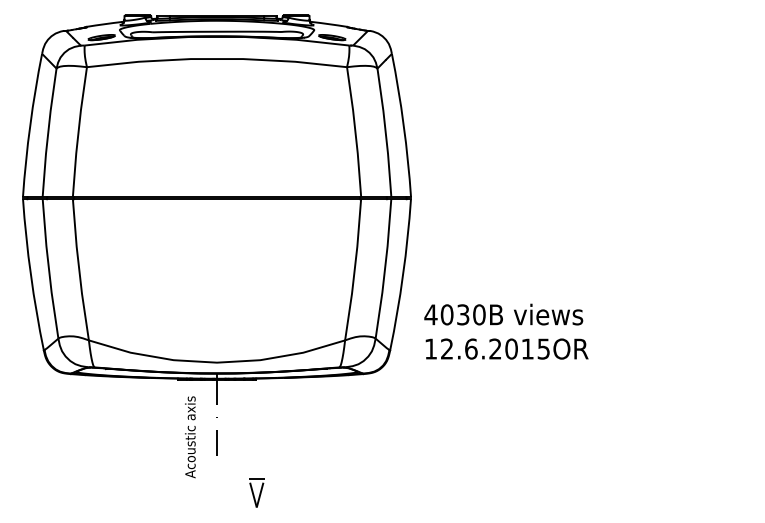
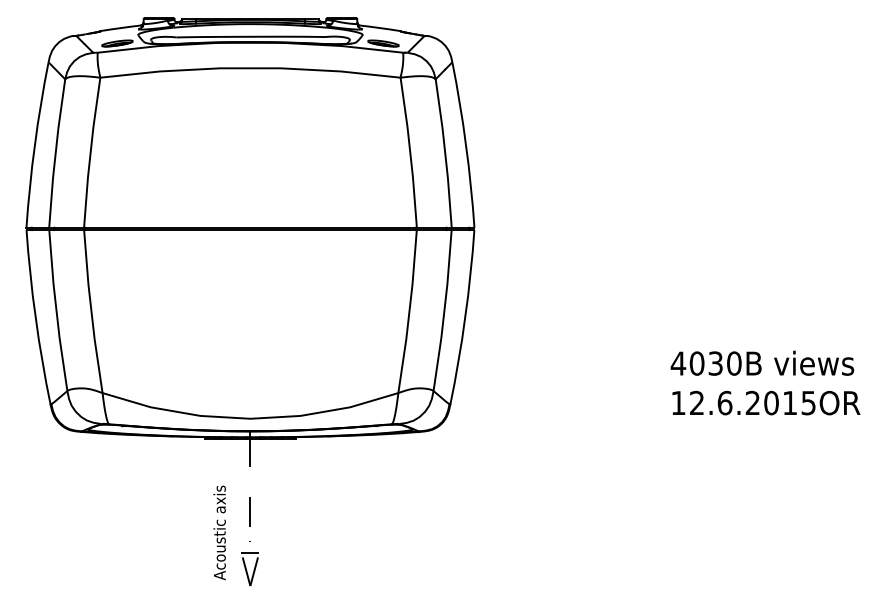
text: (506, 331) -> (765, 382), moved
text: (190, 436) -> (219, 532), moved
part: (256, 492) -> (249, 568), moved

